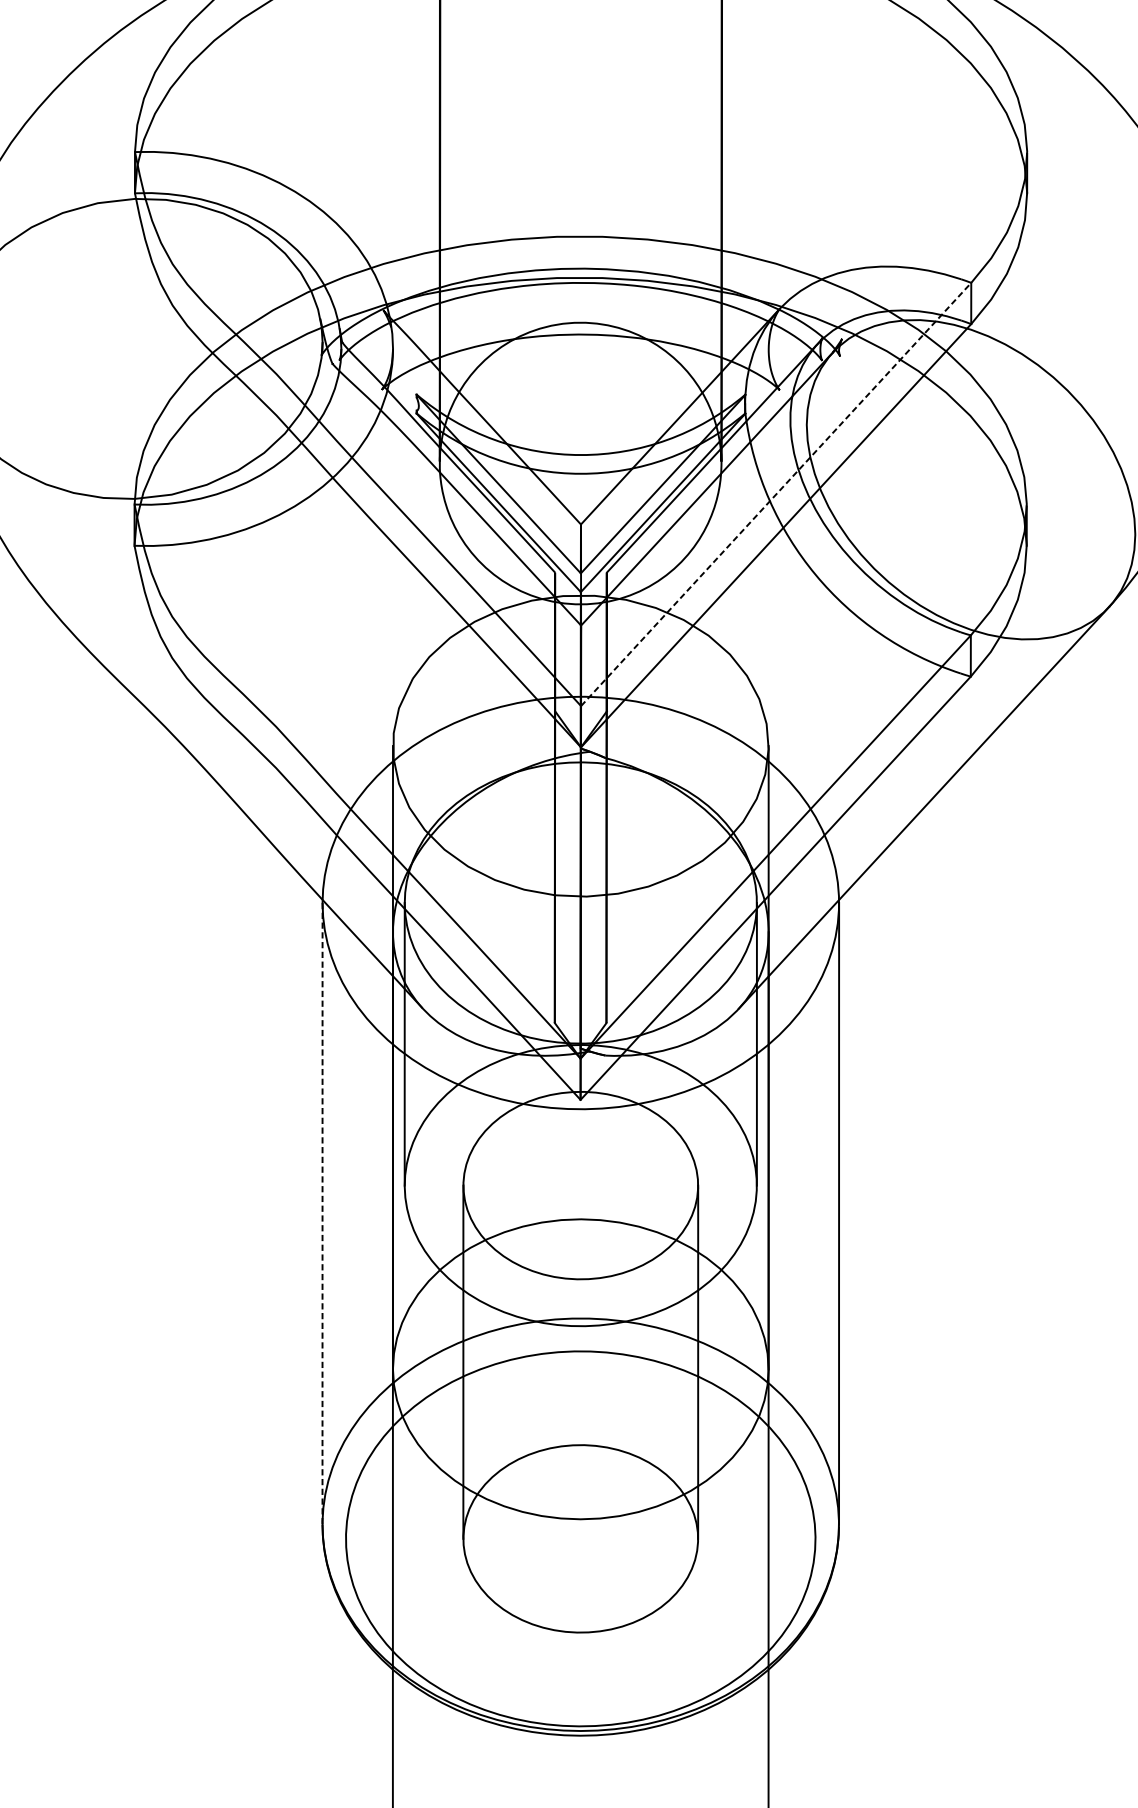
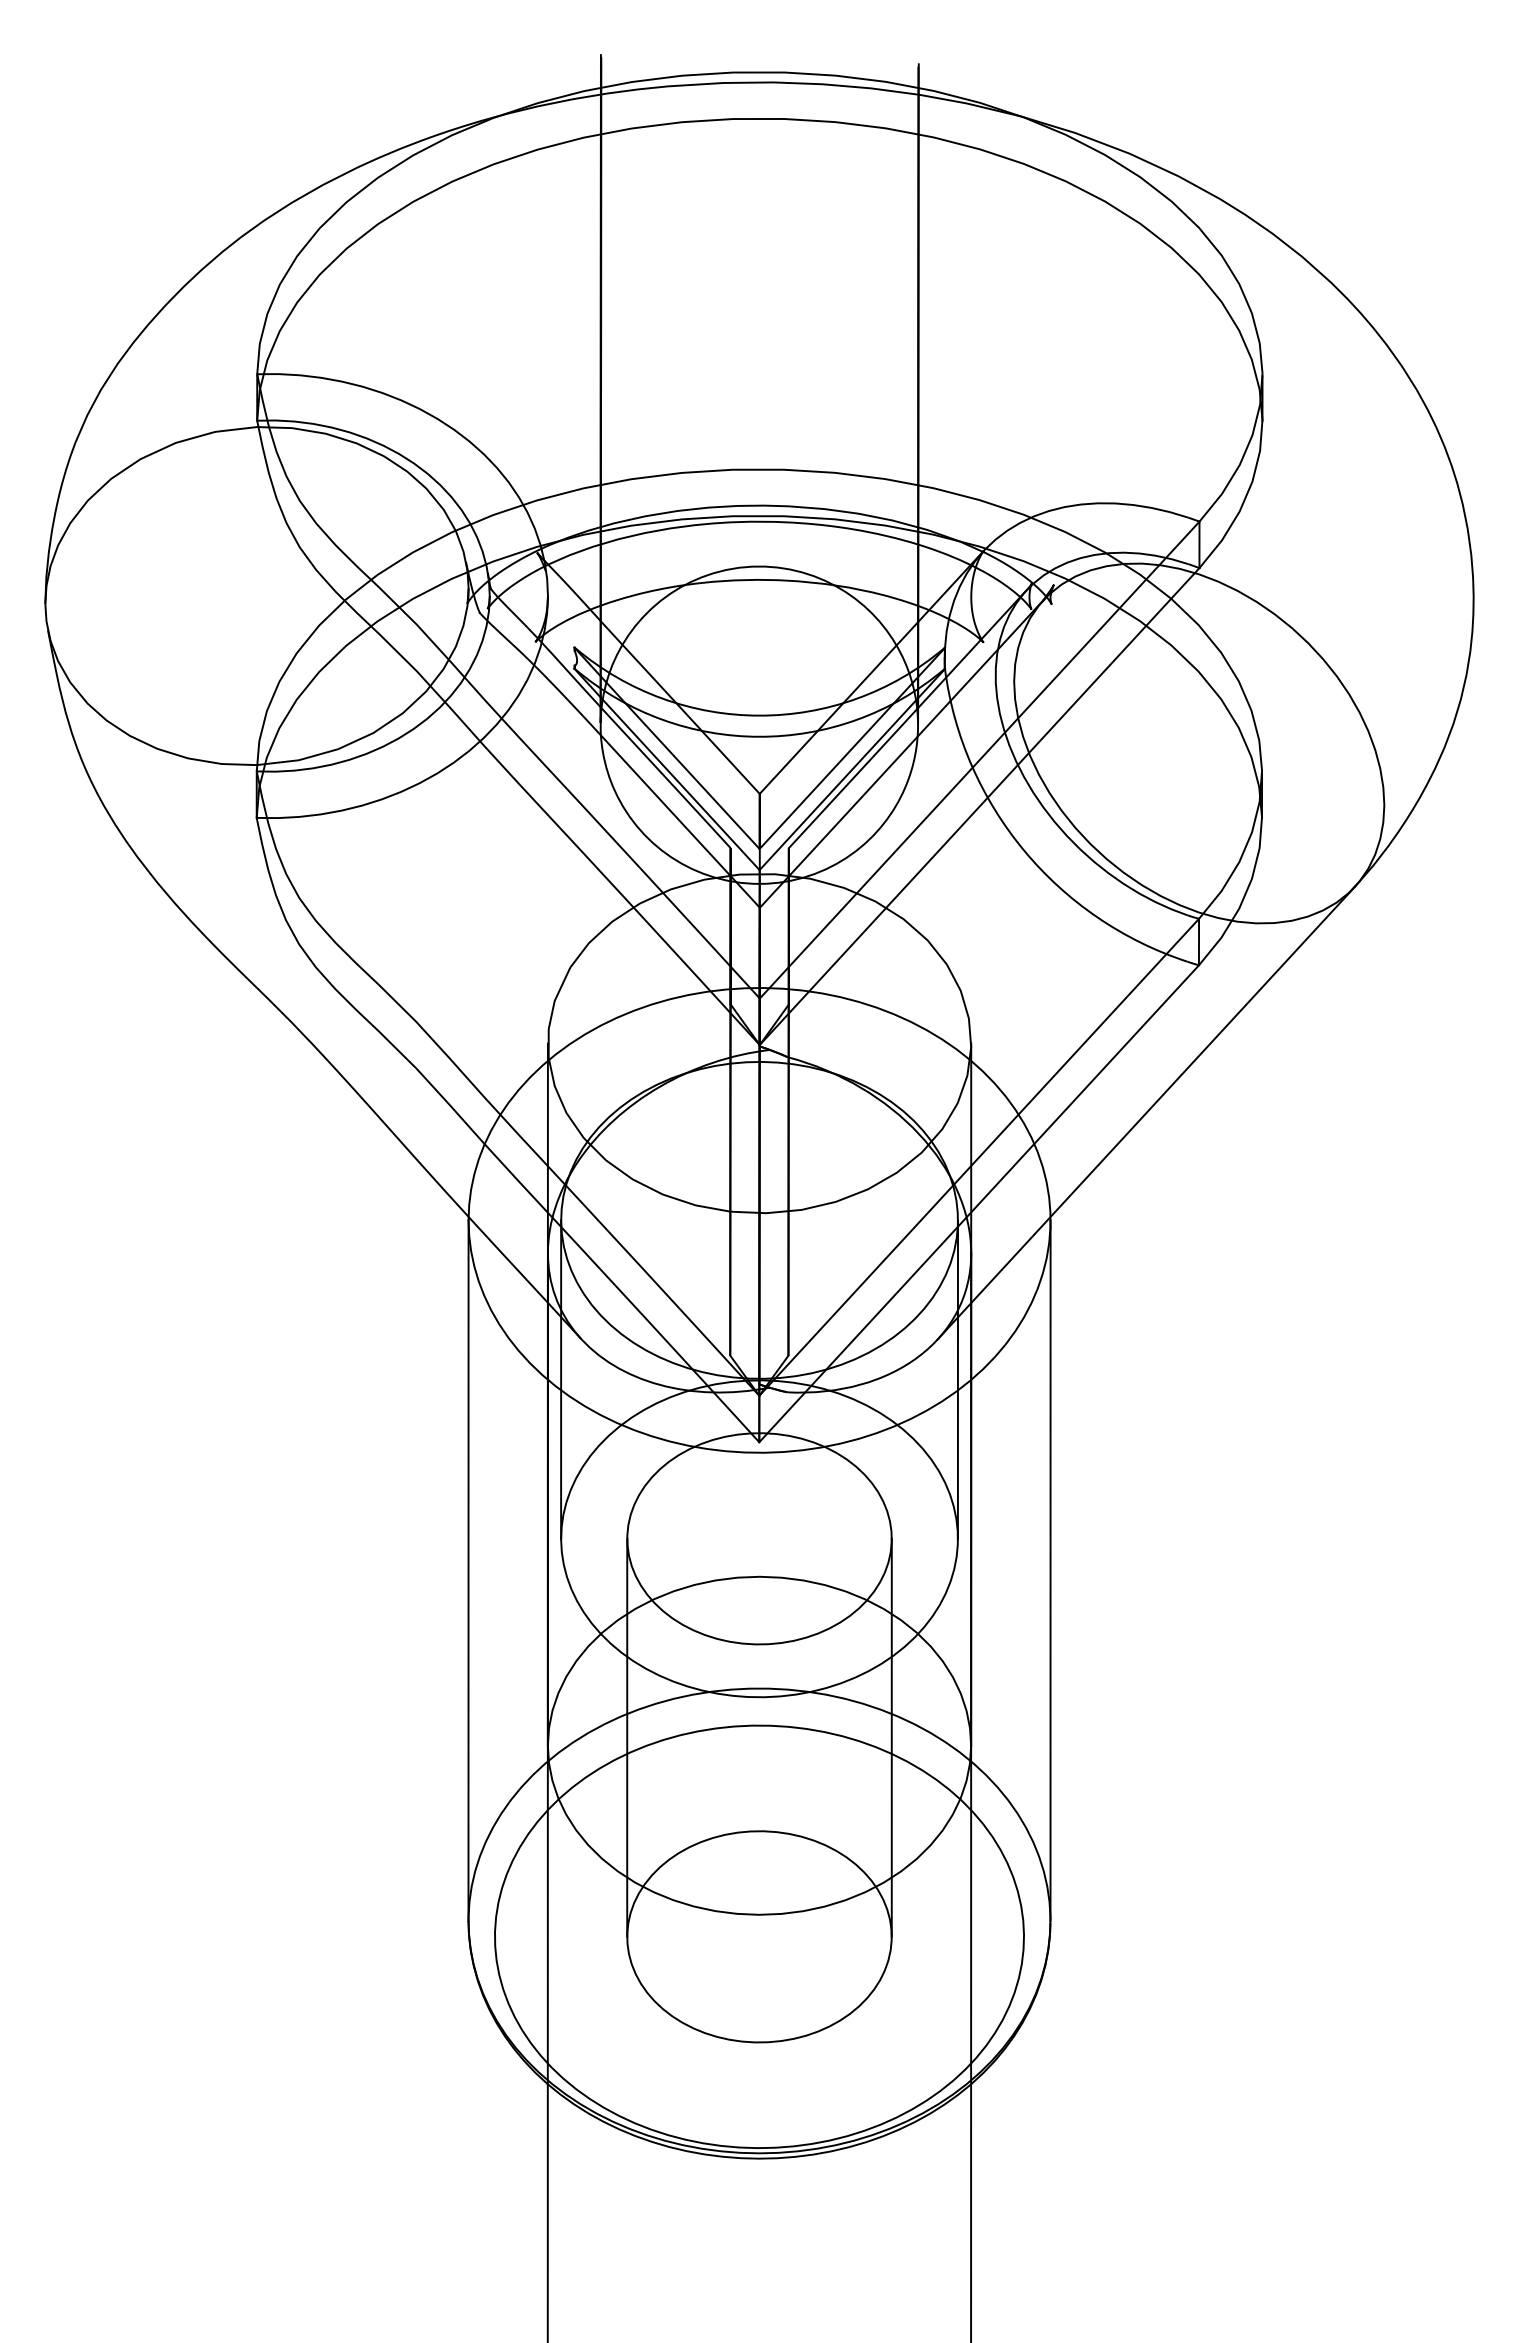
line: (776, 493) -> (980, 759), dashed -> solid
line: (322, 1214) -> (468, 1571), dashed -> solid

